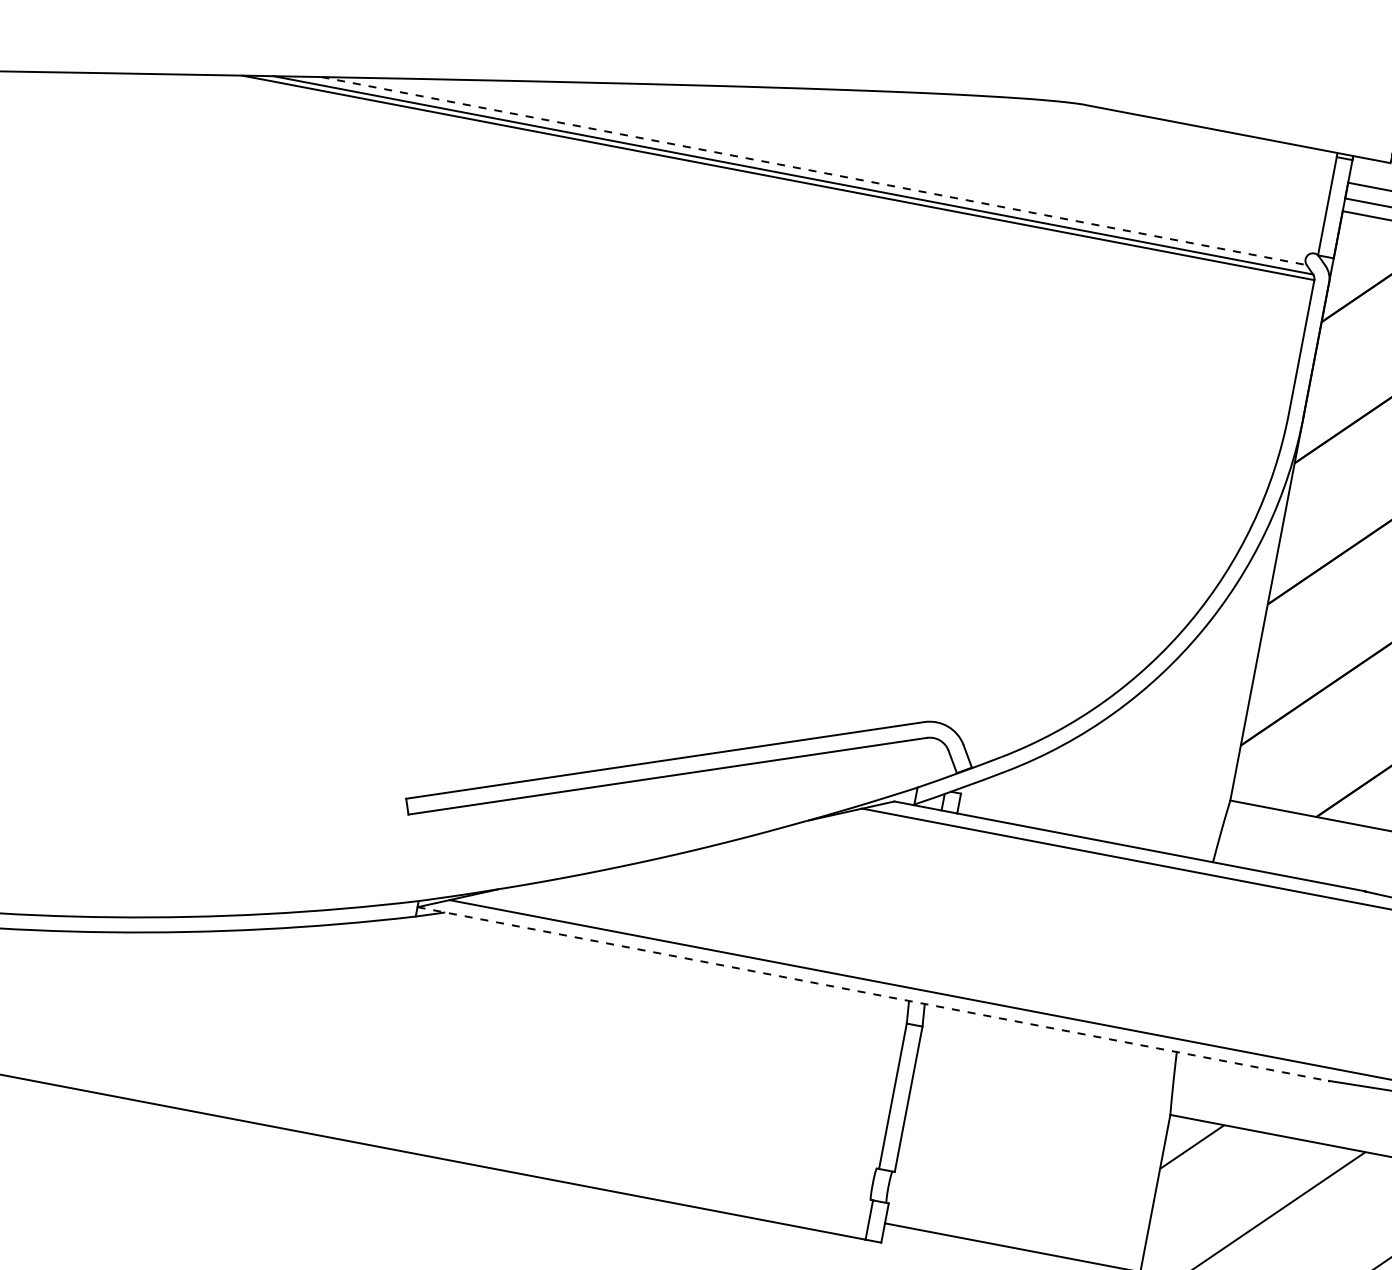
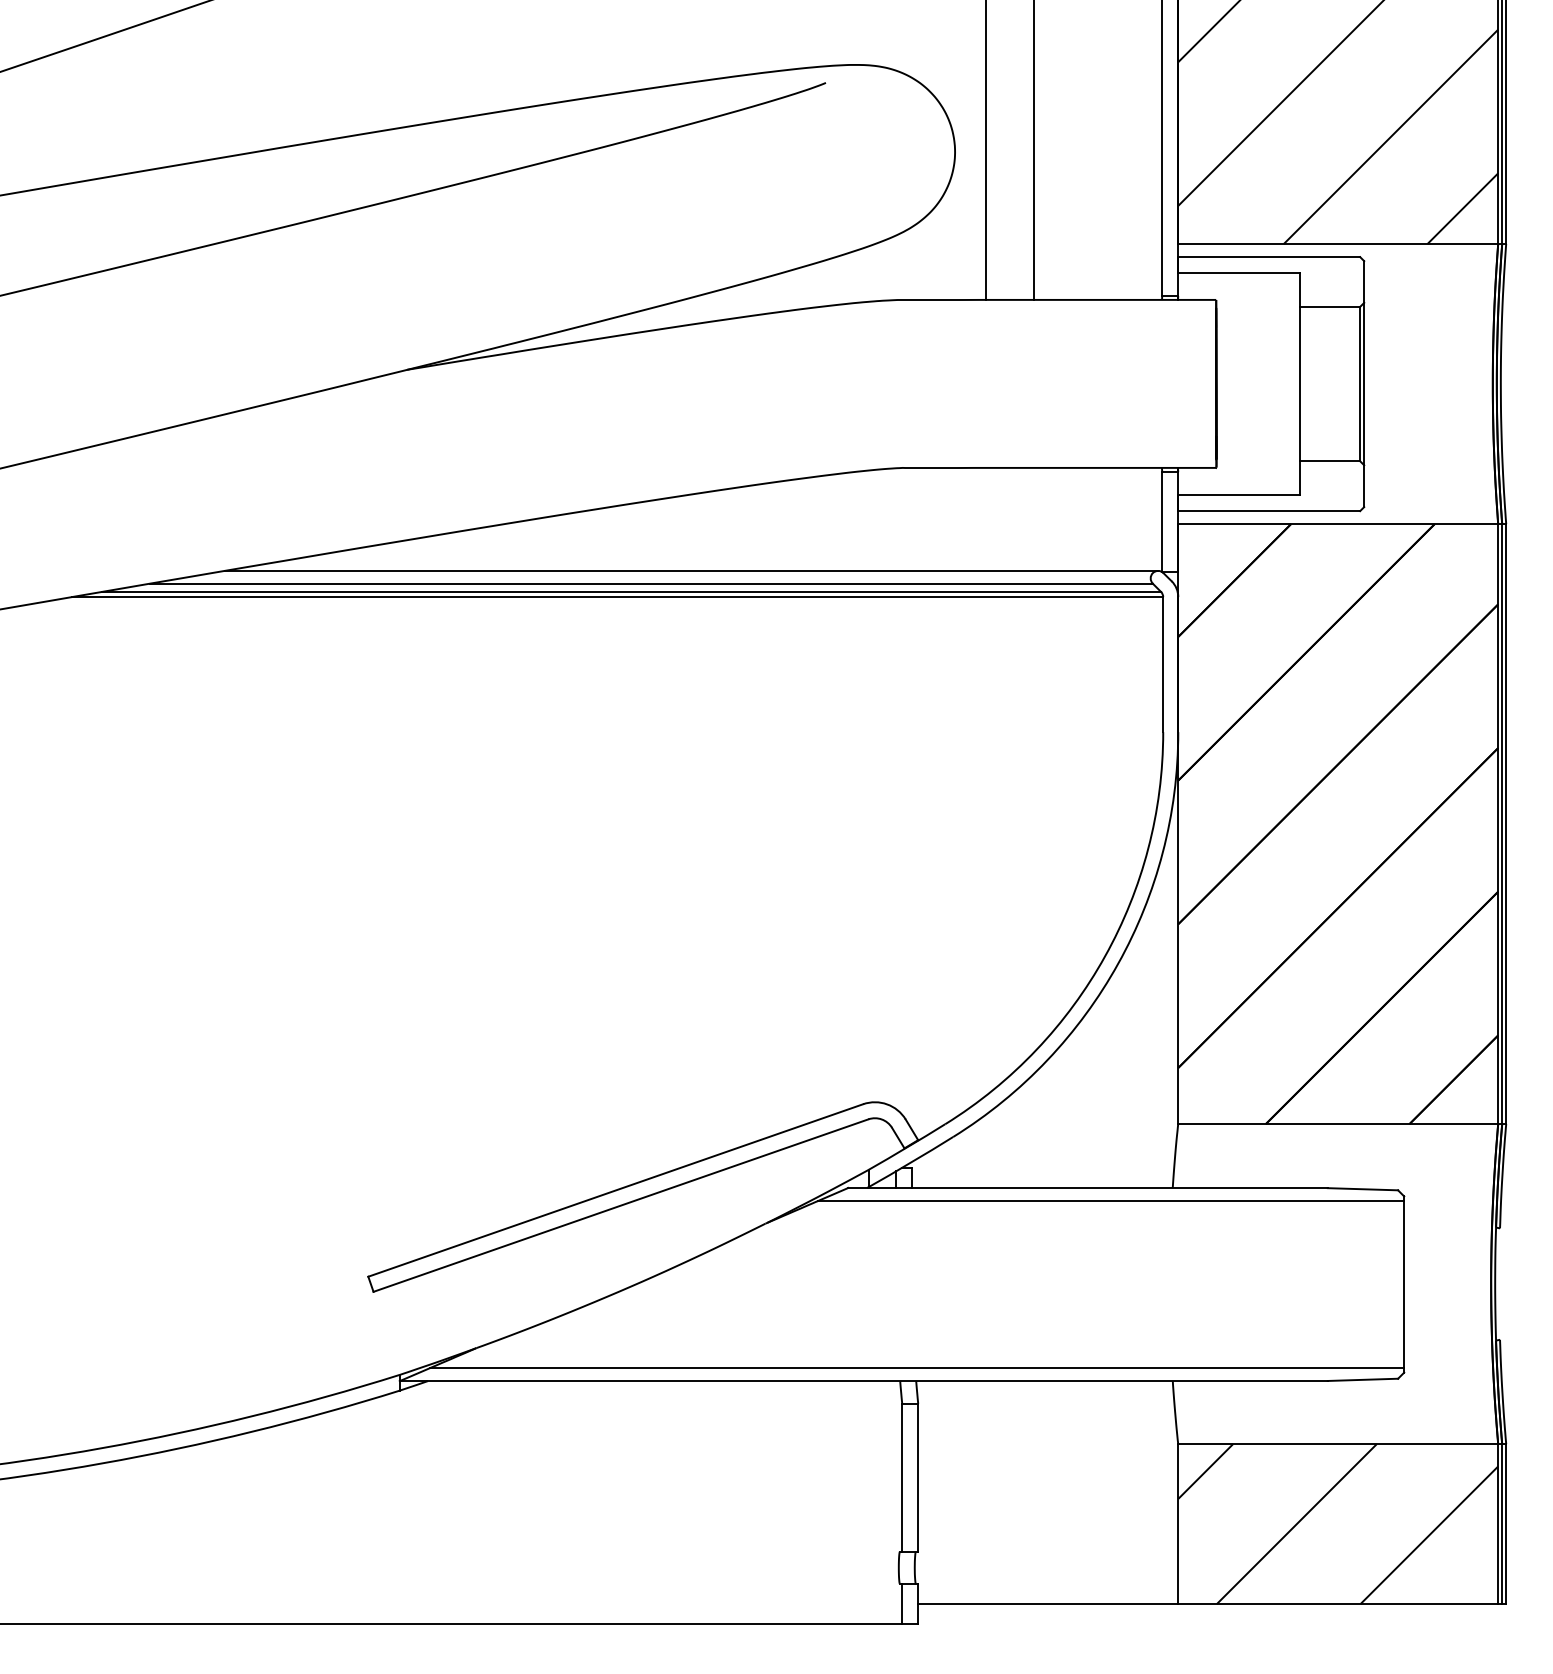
line: (856, 165) -> (691, 570), added
line: (814, 170) -> (651, 583), dashed -> solid
line: (873, 994) -> (864, 1381), dashed -> solid

